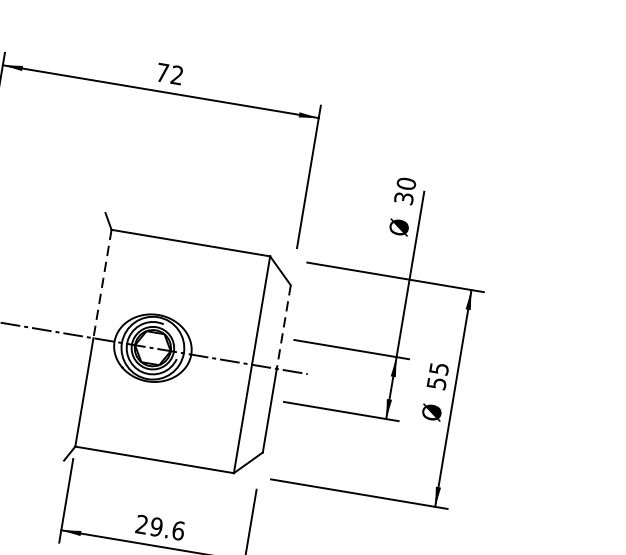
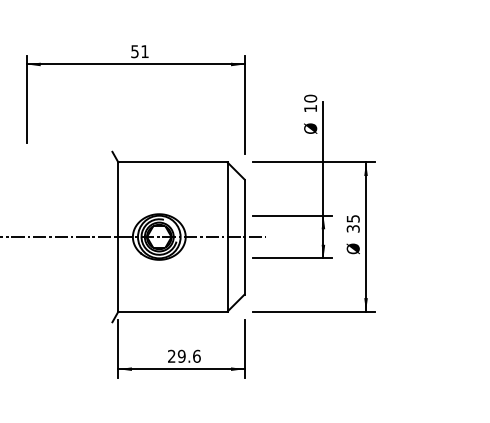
text: (169, 73) -> (139, 51), 72 -> 51
text: (403, 198) -> (310, 108), 30 -> 10
line: (102, 285) -> (118, 200), dashed -> solid
line: (283, 327) -> (244, 208), dashed -> solid
text: (435, 382) -> (352, 228), 55 -> 35

